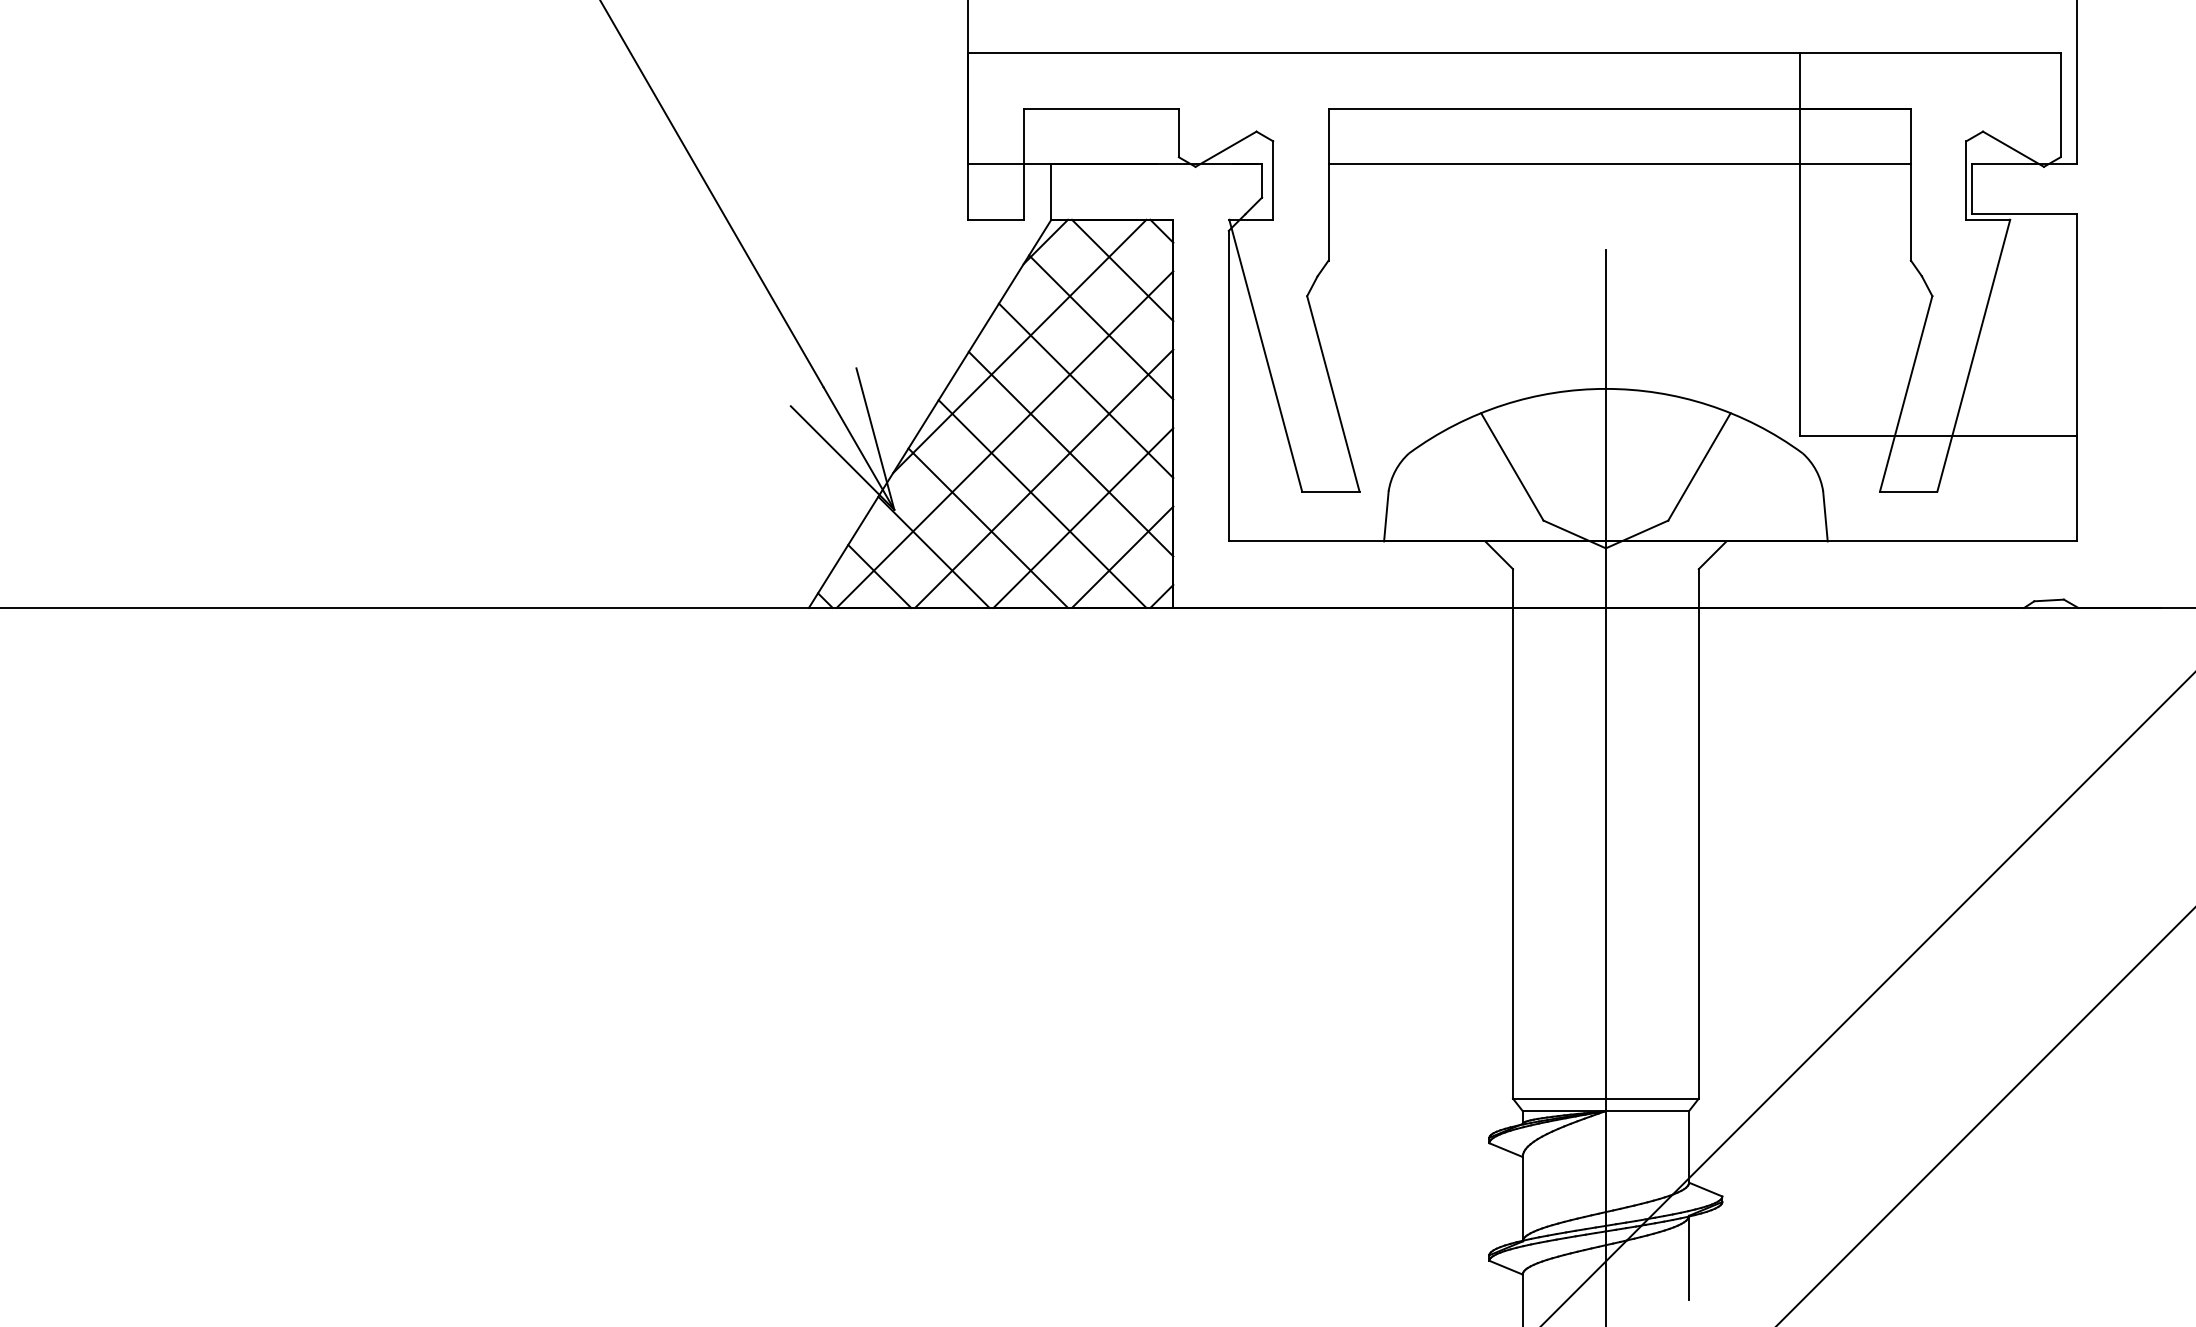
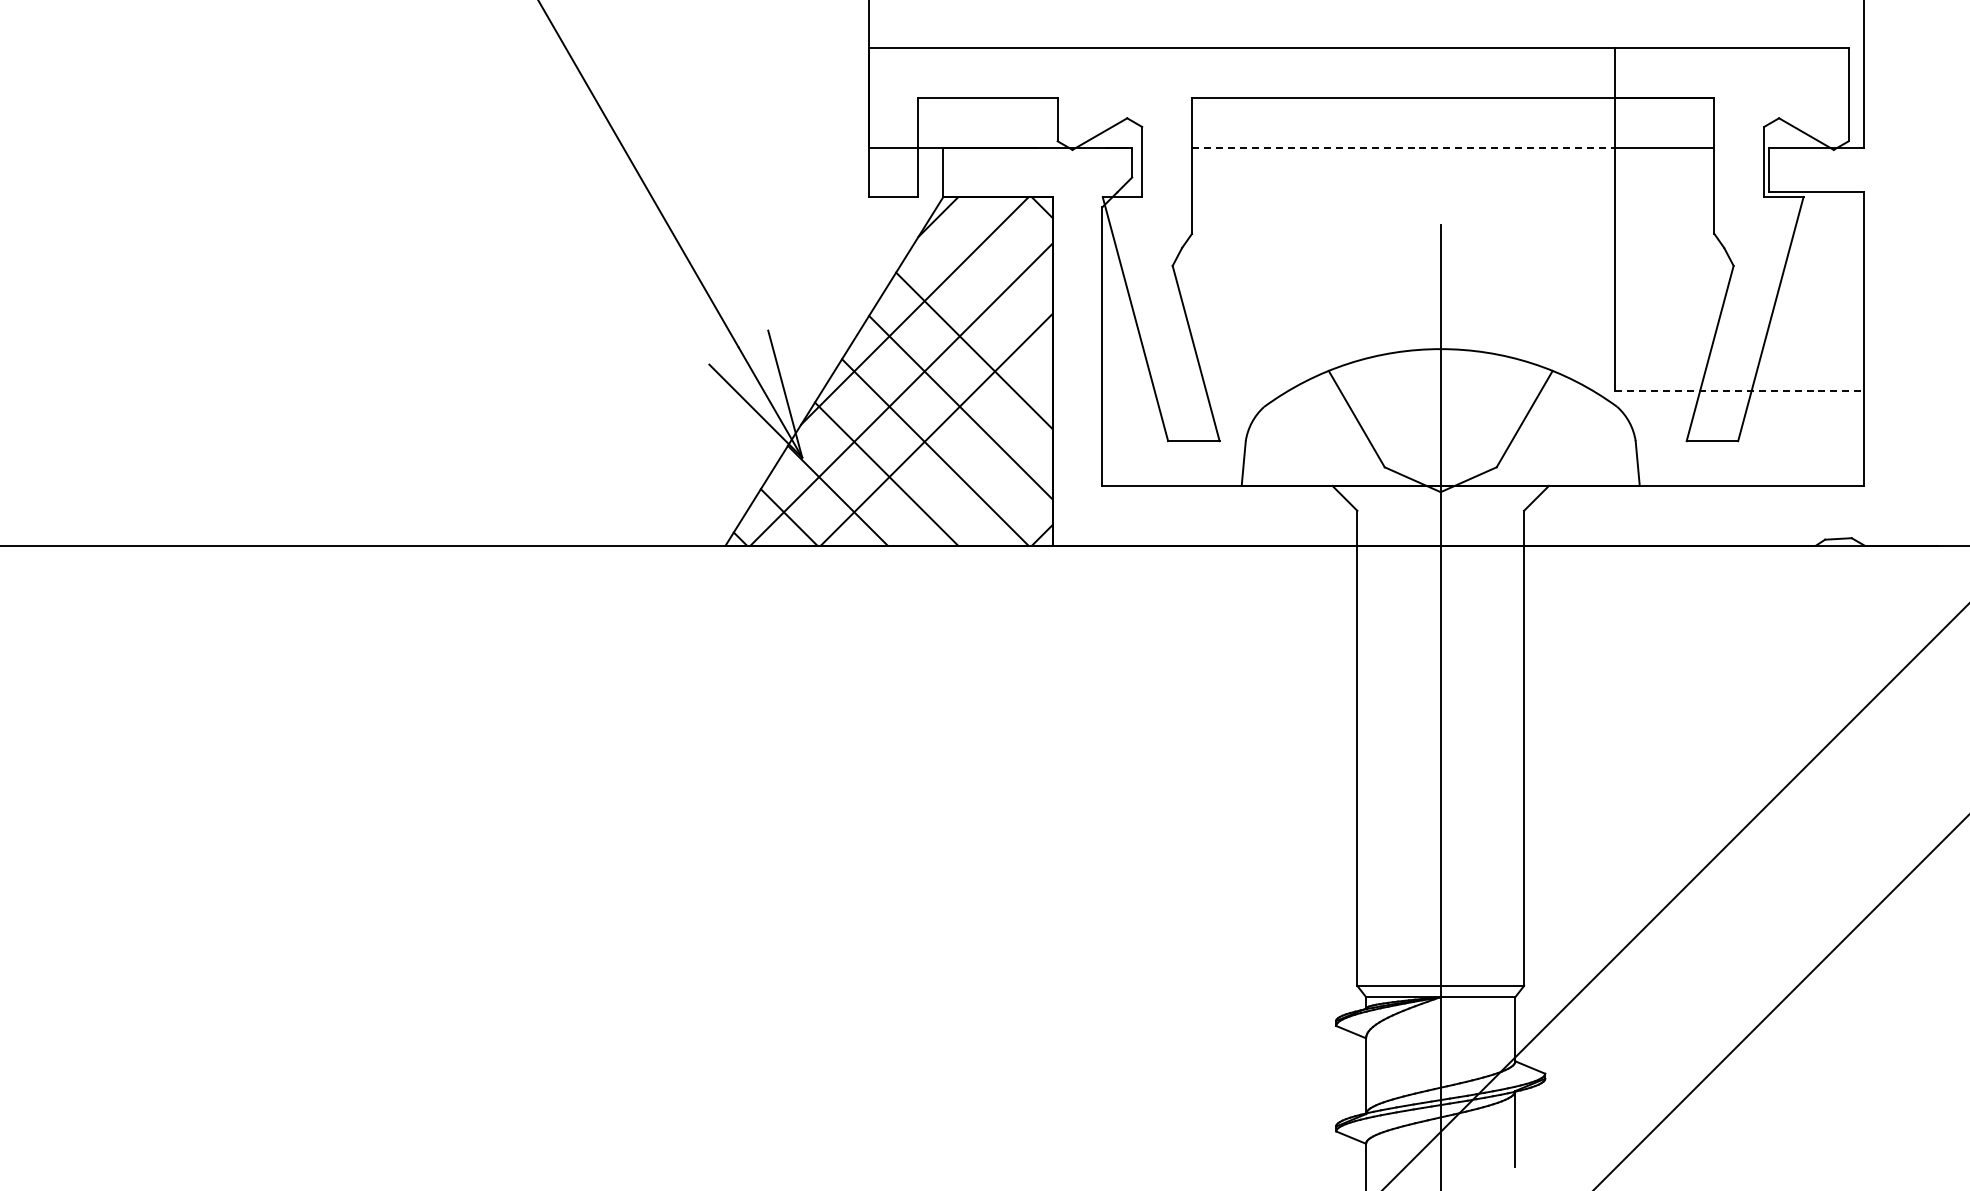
line: (1564, 164) -> (1403, 147), solid -> dashed
line: (1121, 270) -> (1006, 242), removed
line: (1100, 326) -> (987, 293), removed
line: (1938, 436) -> (1739, 391), solid -> dashed
line: (1082, 517) -> (971, 464), removed
line: (1121, 556) -> (1006, 499), removed

